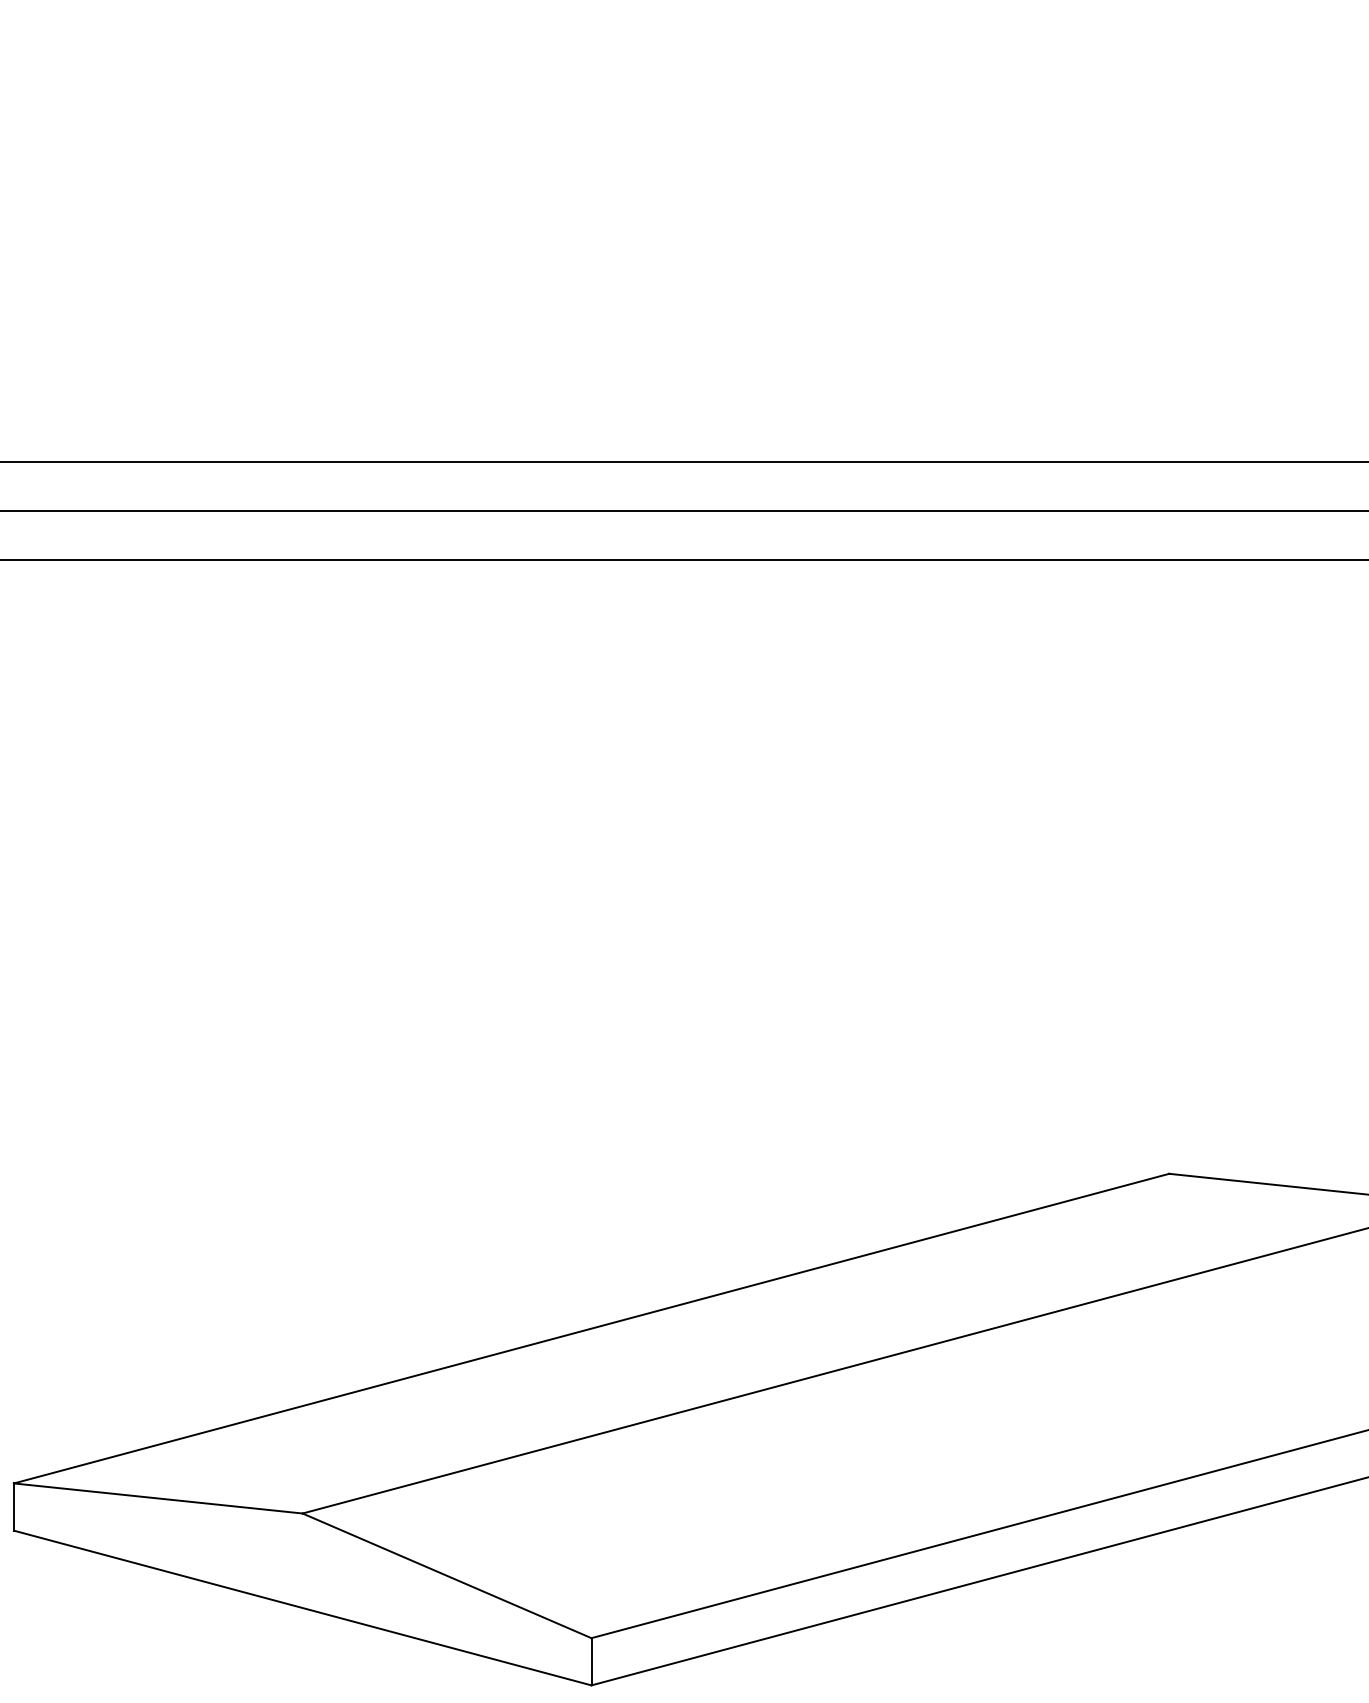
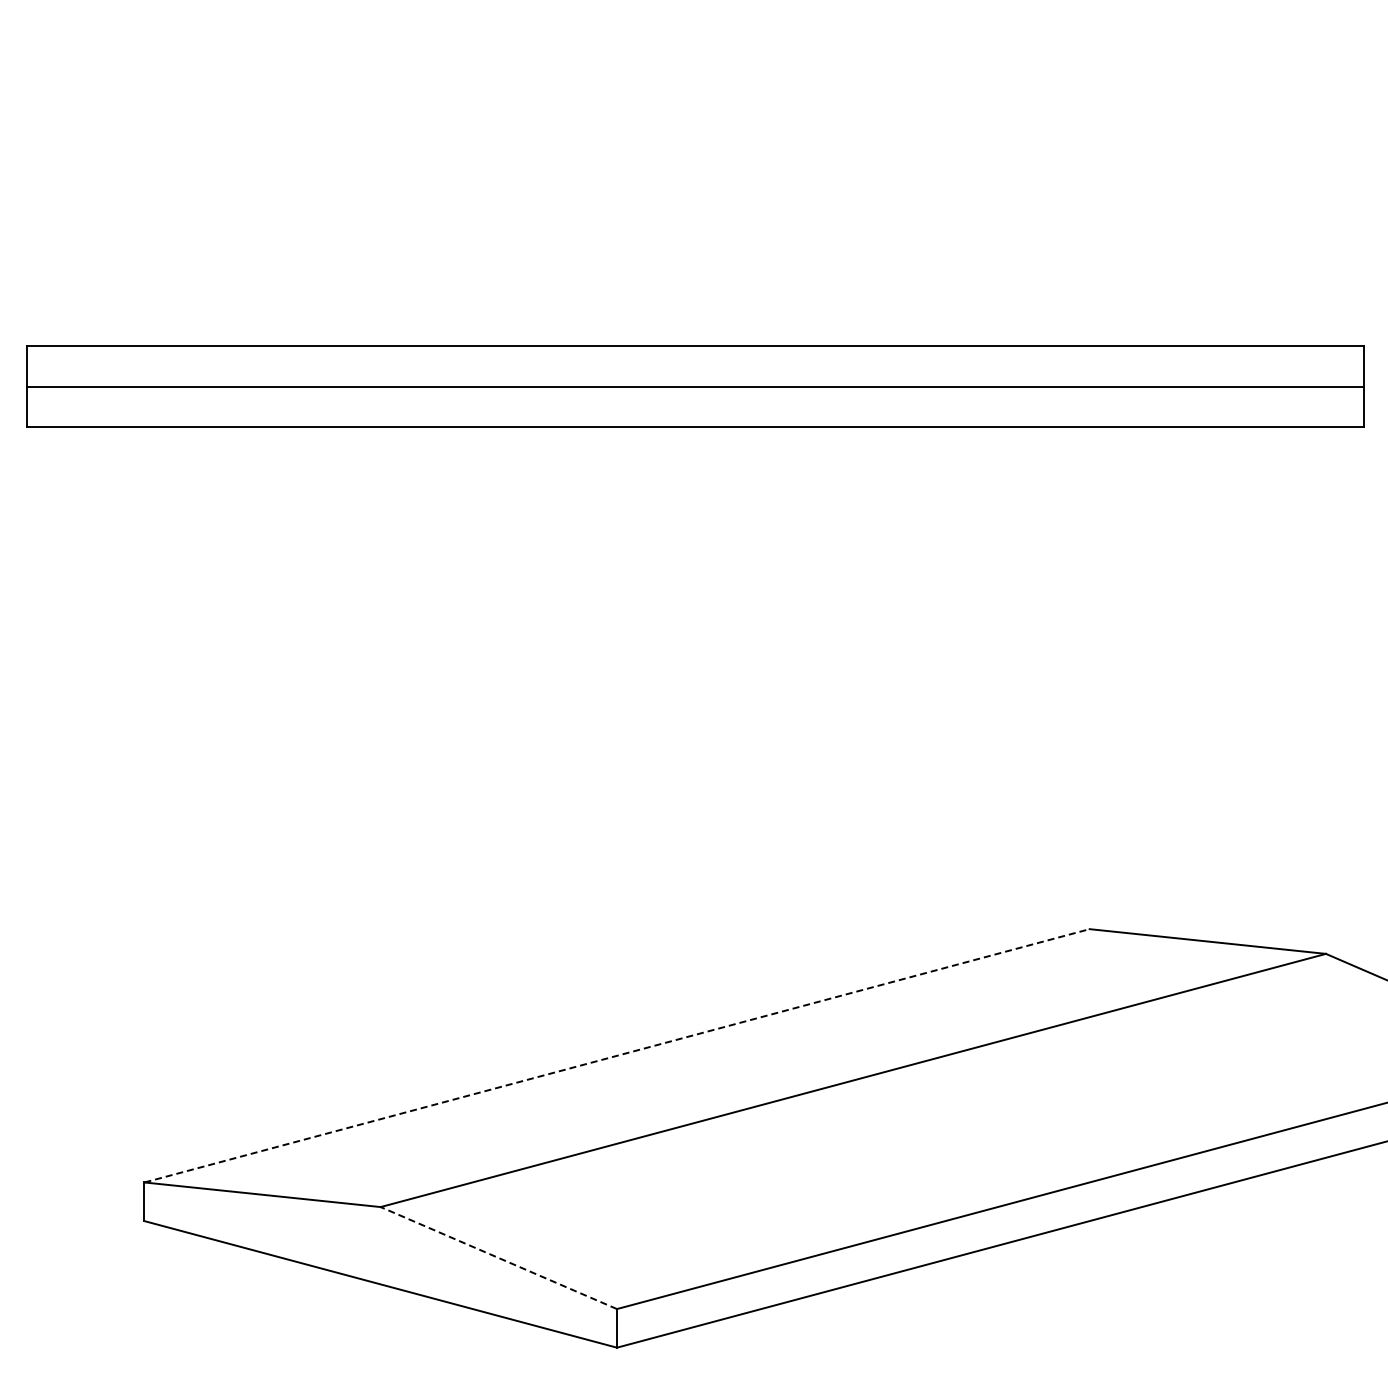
line: (592, 1328) -> (617, 1055), solid -> dashed
line: (446, 1576) -> (498, 1258), solid -> dashed

